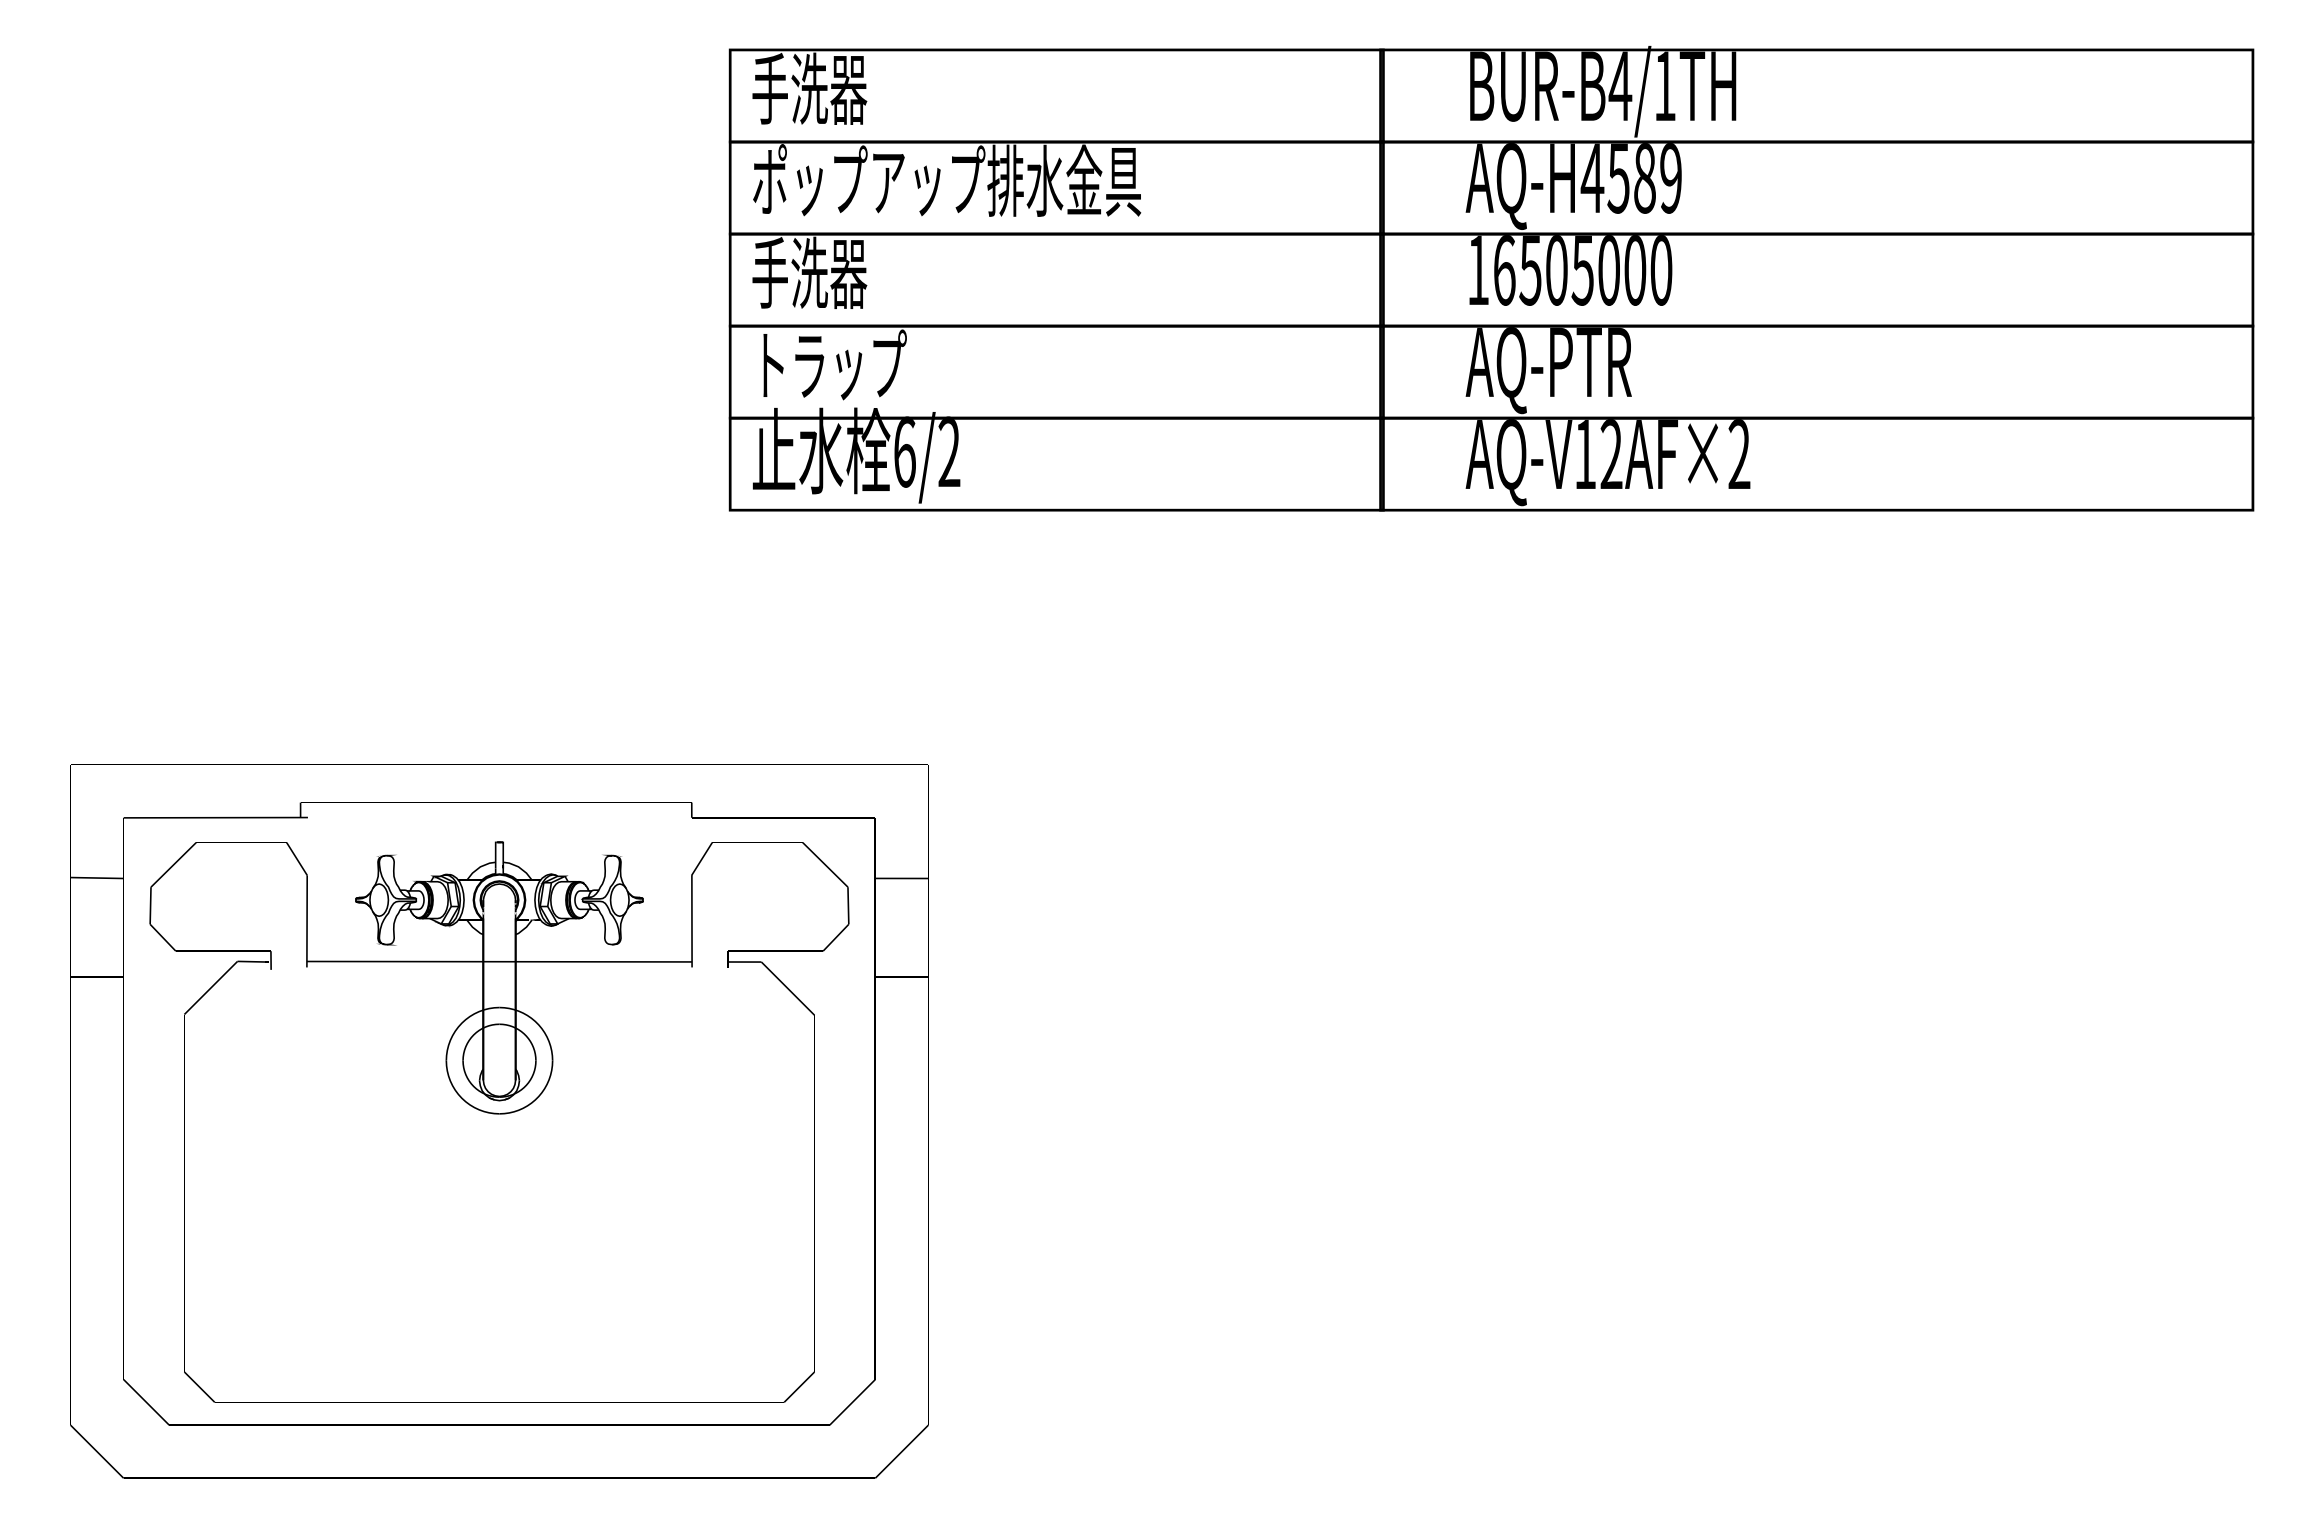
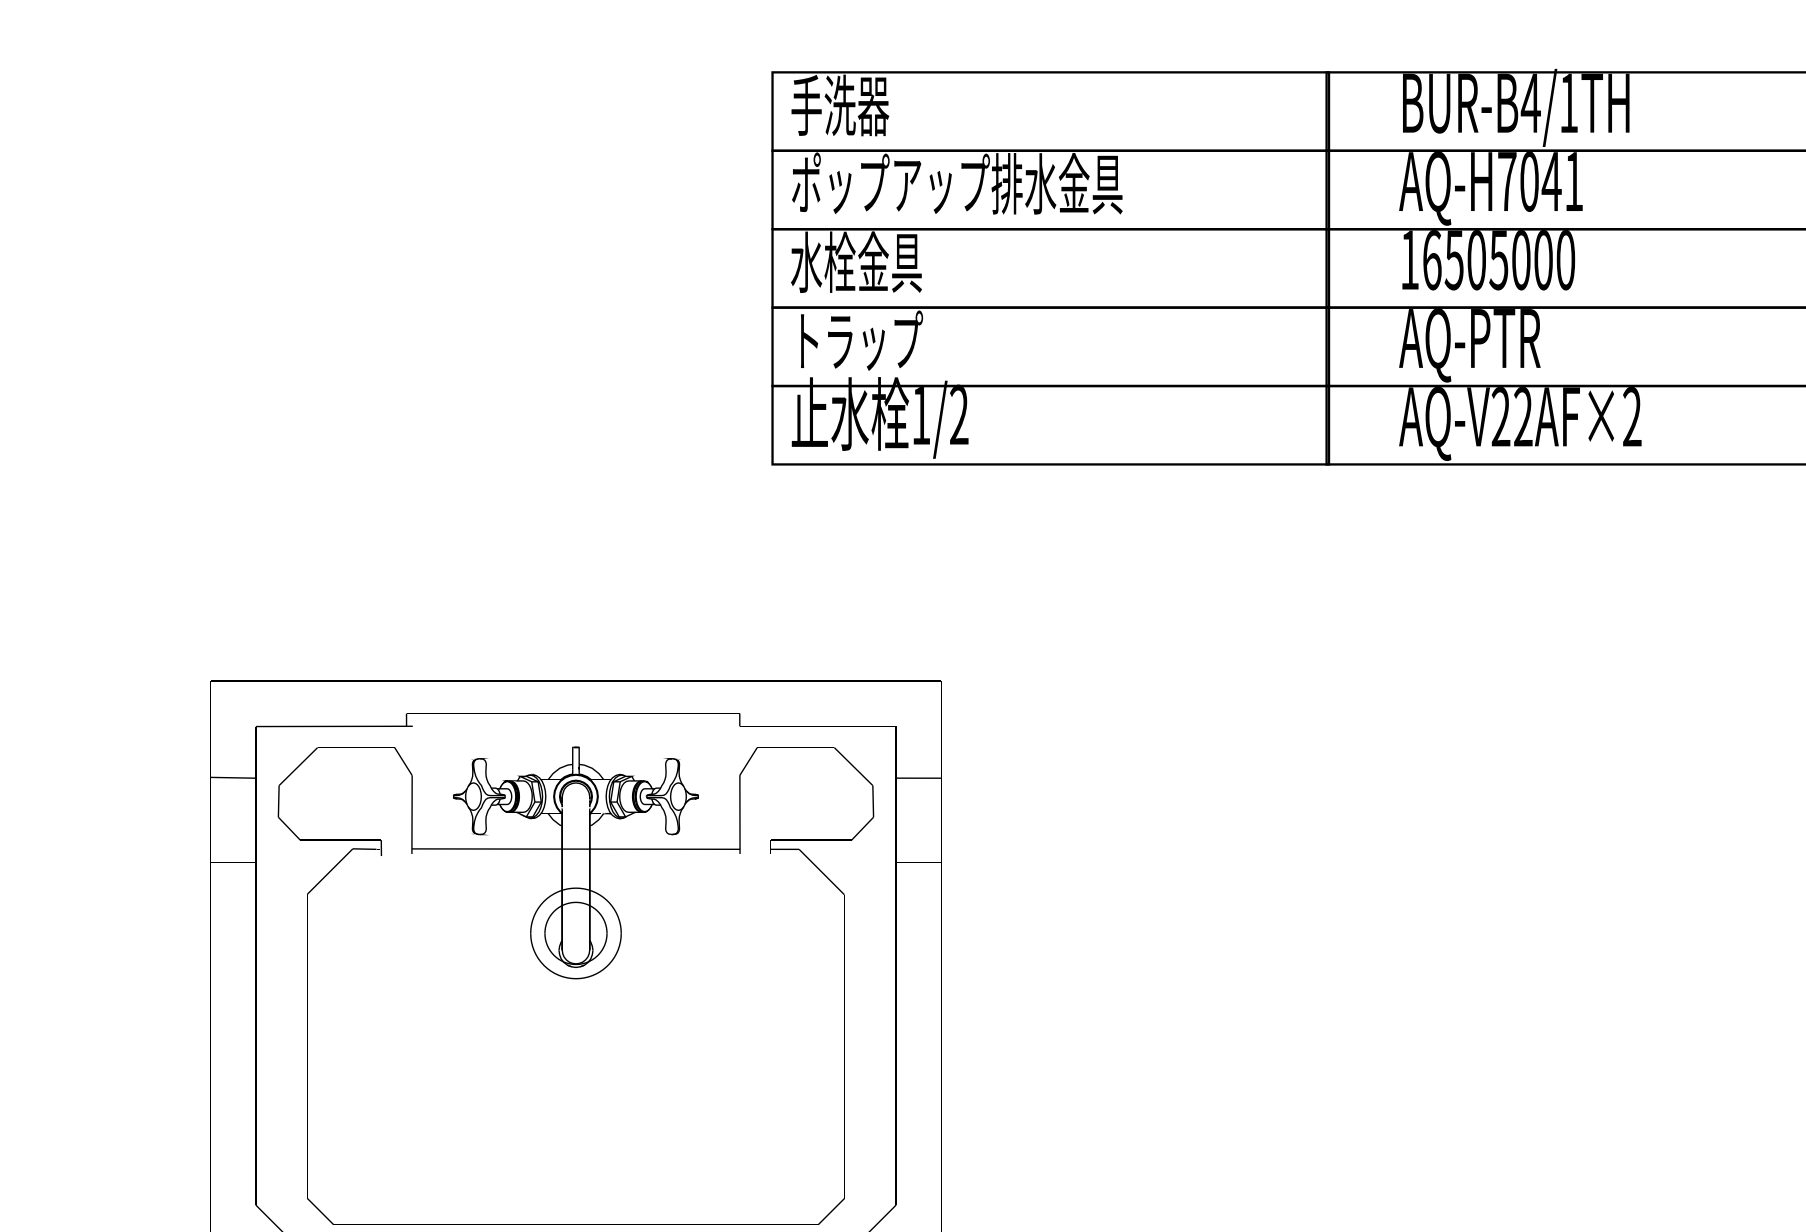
text: (1630, 178) -> (1539, 181), AQ-H4589 -> AQ-H7041
text: (828, 272) -> (856, 261), 手洗器 -> 水栓金具
text: (904, 451) -> (921, 414), 6/2 -> 1/2
text: (1585, 453) -> (1501, 416), AQ-V12AF×2 -> AQ-V22AF×2

